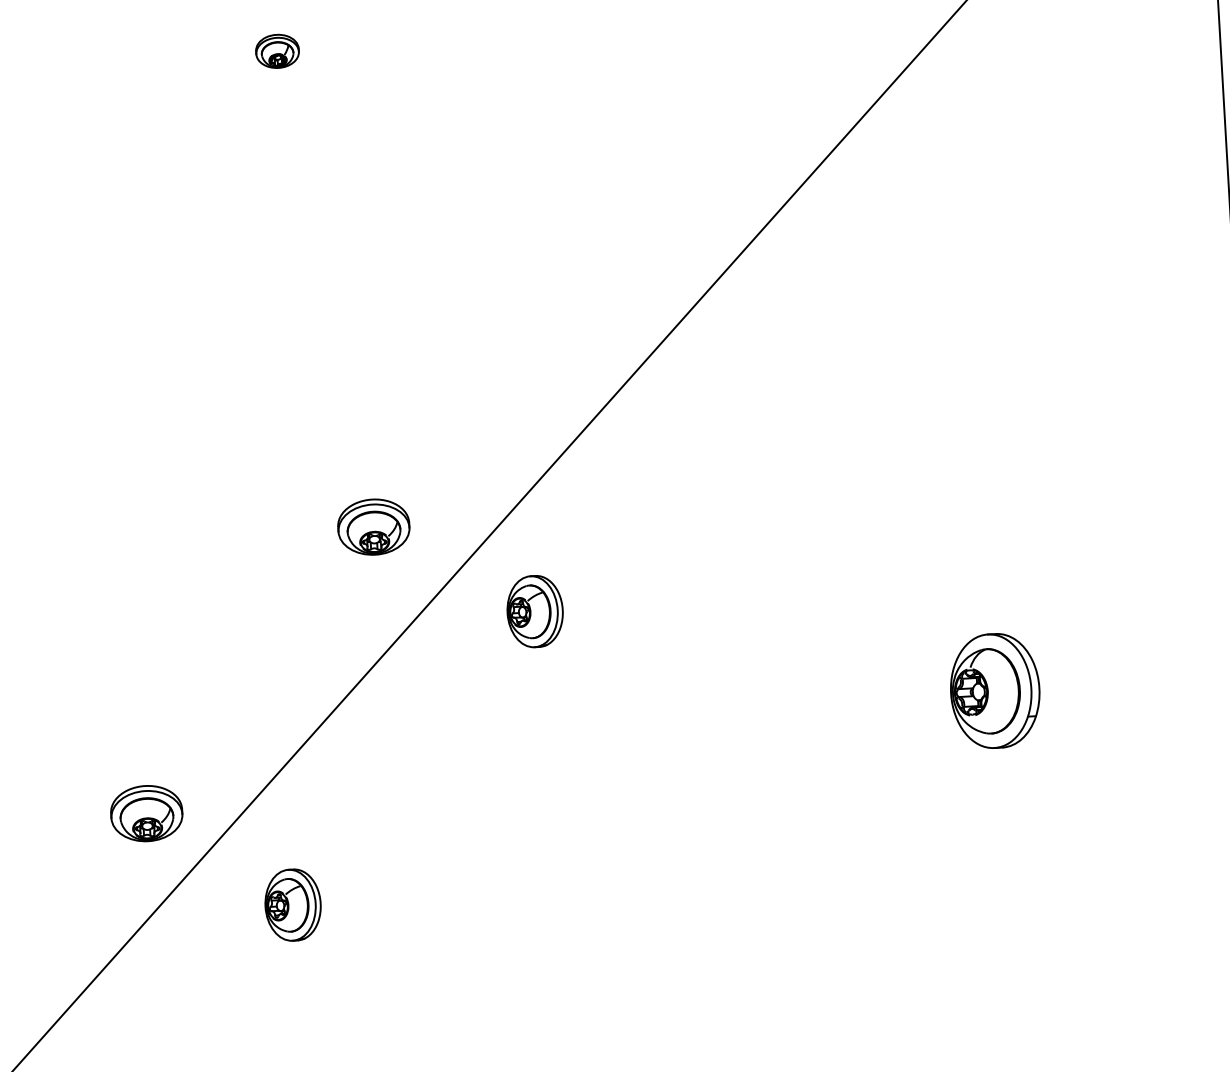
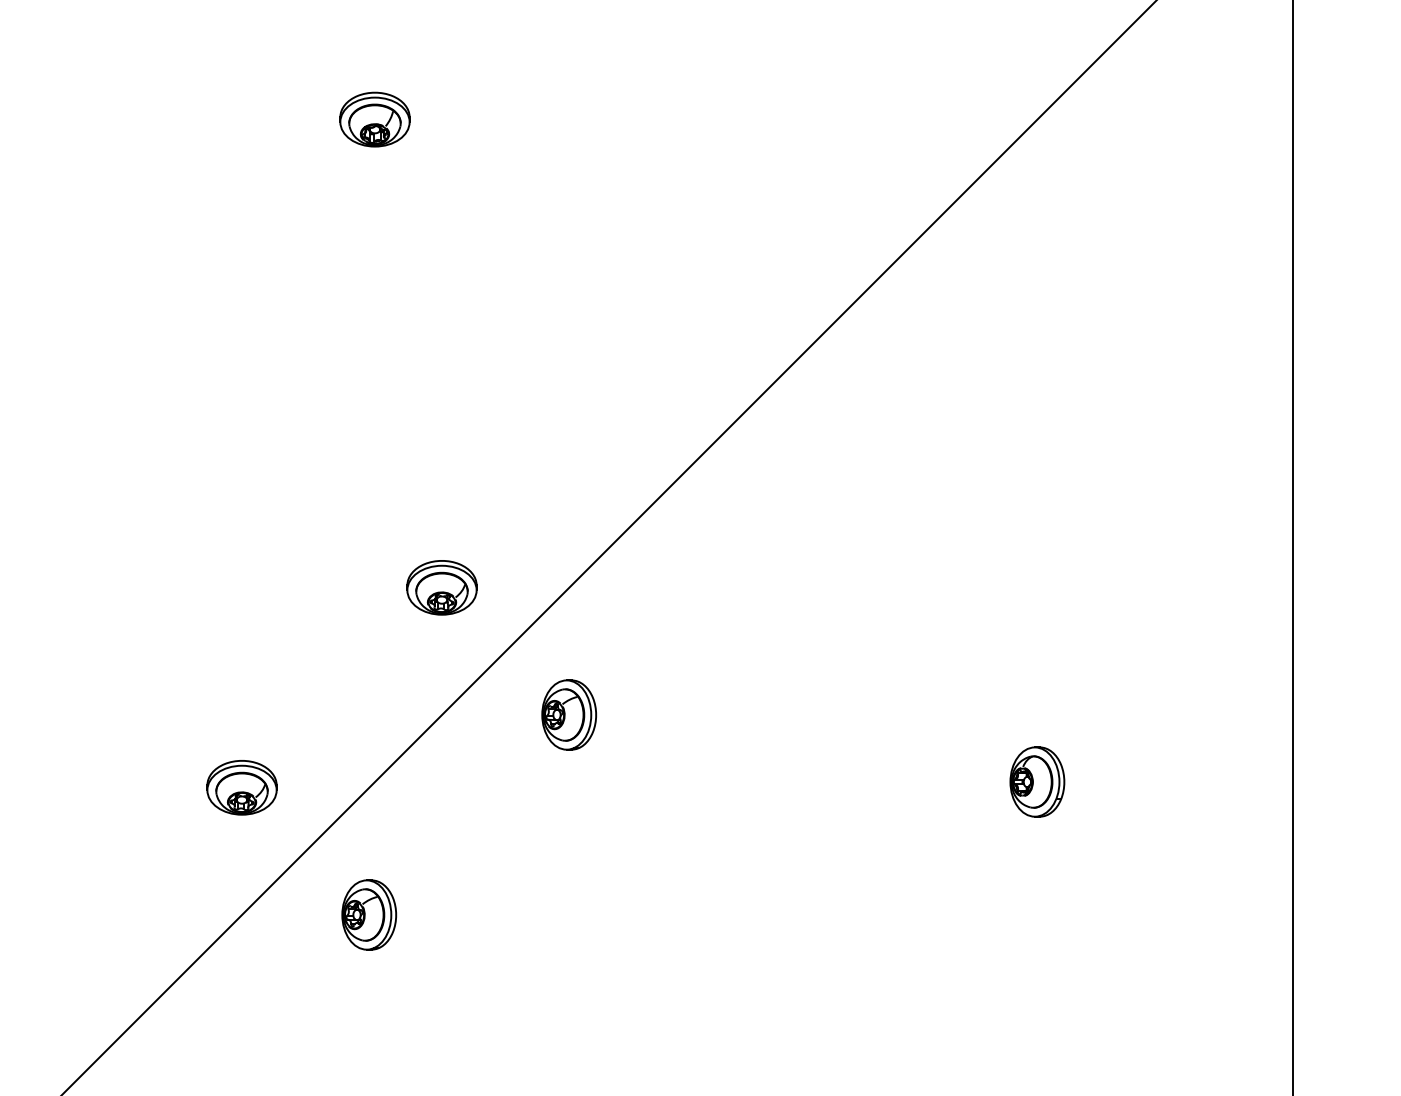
part: (277, 51) -> (374, 119), size x1.67
part: (534, 611) -> (568, 714), moved
part: (995, 690) -> (1037, 781), size x0.62
part: (146, 813) -> (241, 787), moved
part: (293, 904) -> (369, 914), moved

